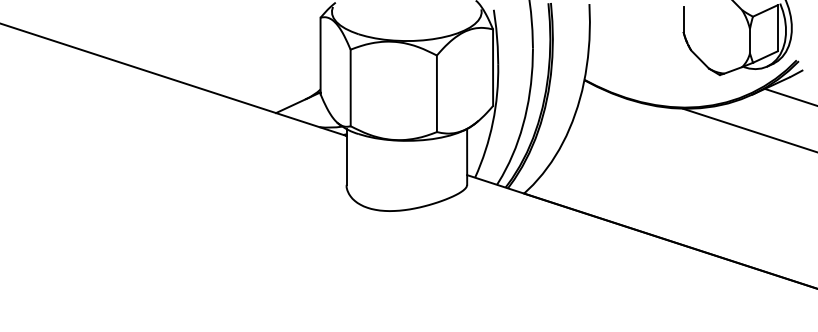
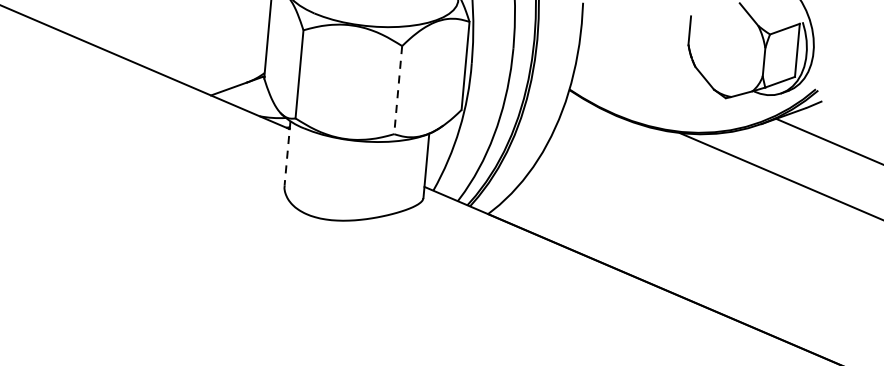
line: (436, 94) -> (397, 90), solid -> dashed
line: (346, 156) -> (287, 152), solid -> dashed

